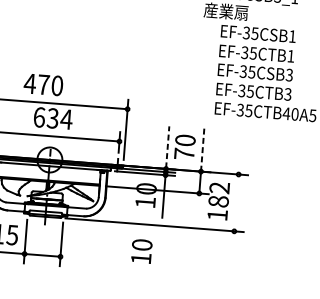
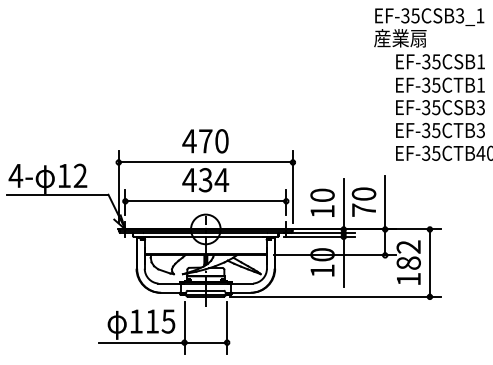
text: (43, 84) -> (205, 141), moved
text: (39, 117) -> (189, 180), 634 -> 434
line: (167, 147) -> (343, 203), dashed -> solid
line: (203, 148) -> (385, 202), dashed -> solid
line: (236, 203) -> (429, 263), added
text: (141, 251) -> (322, 202), moved

